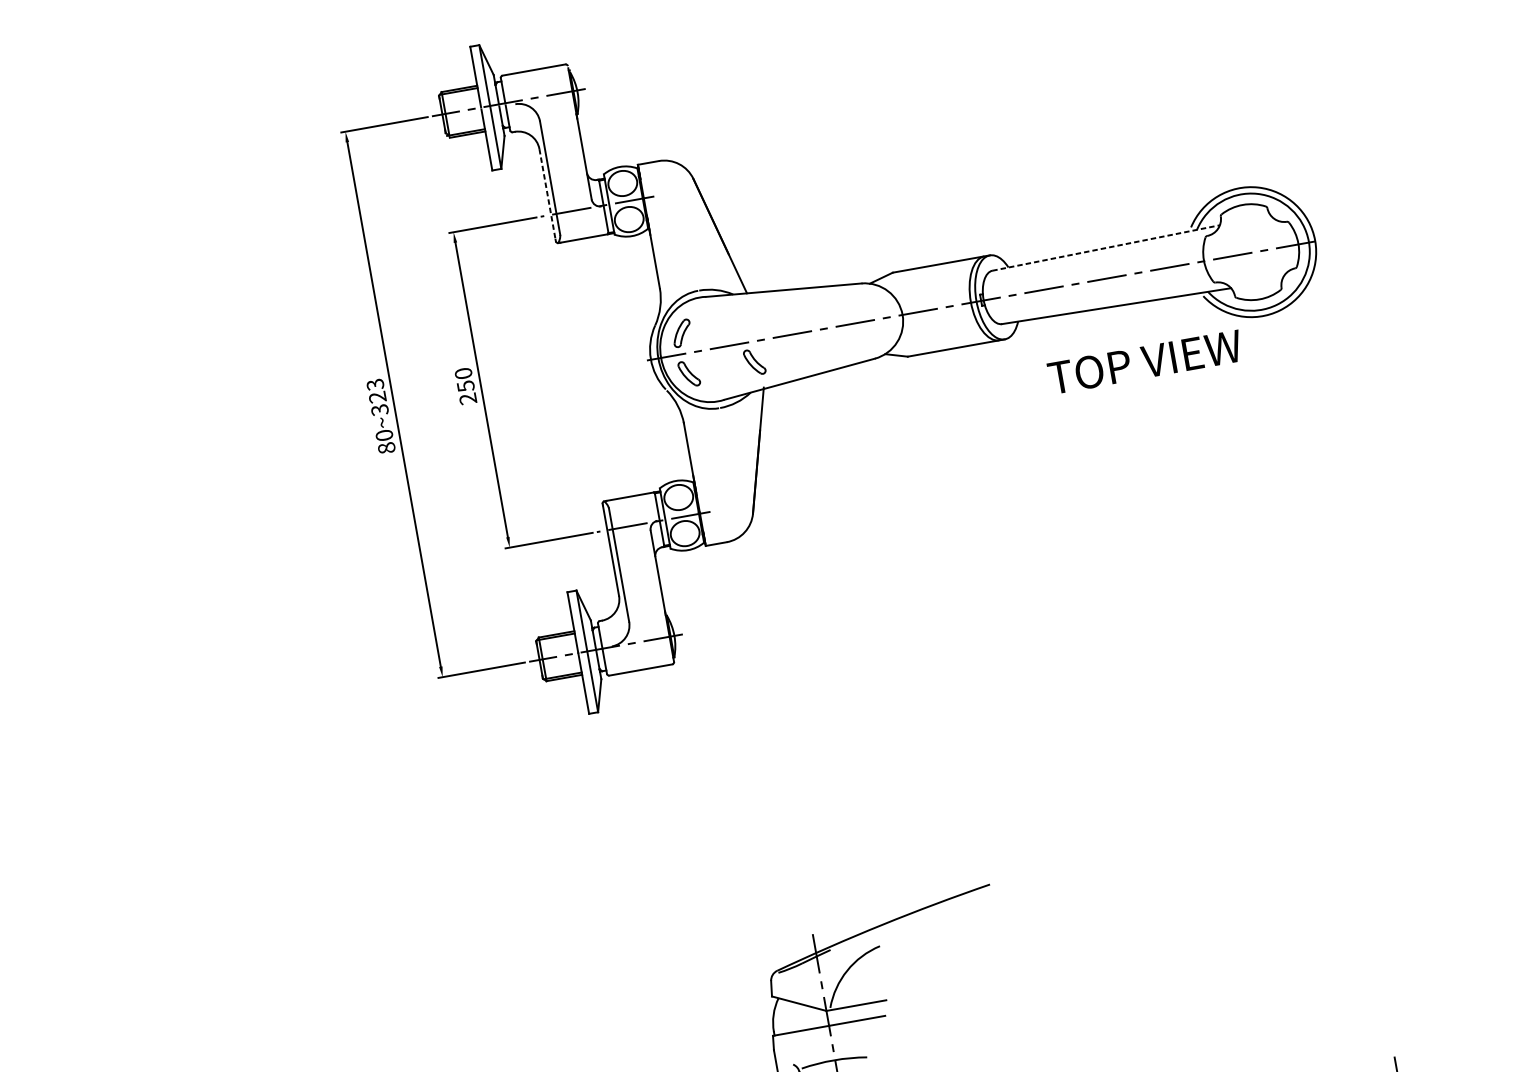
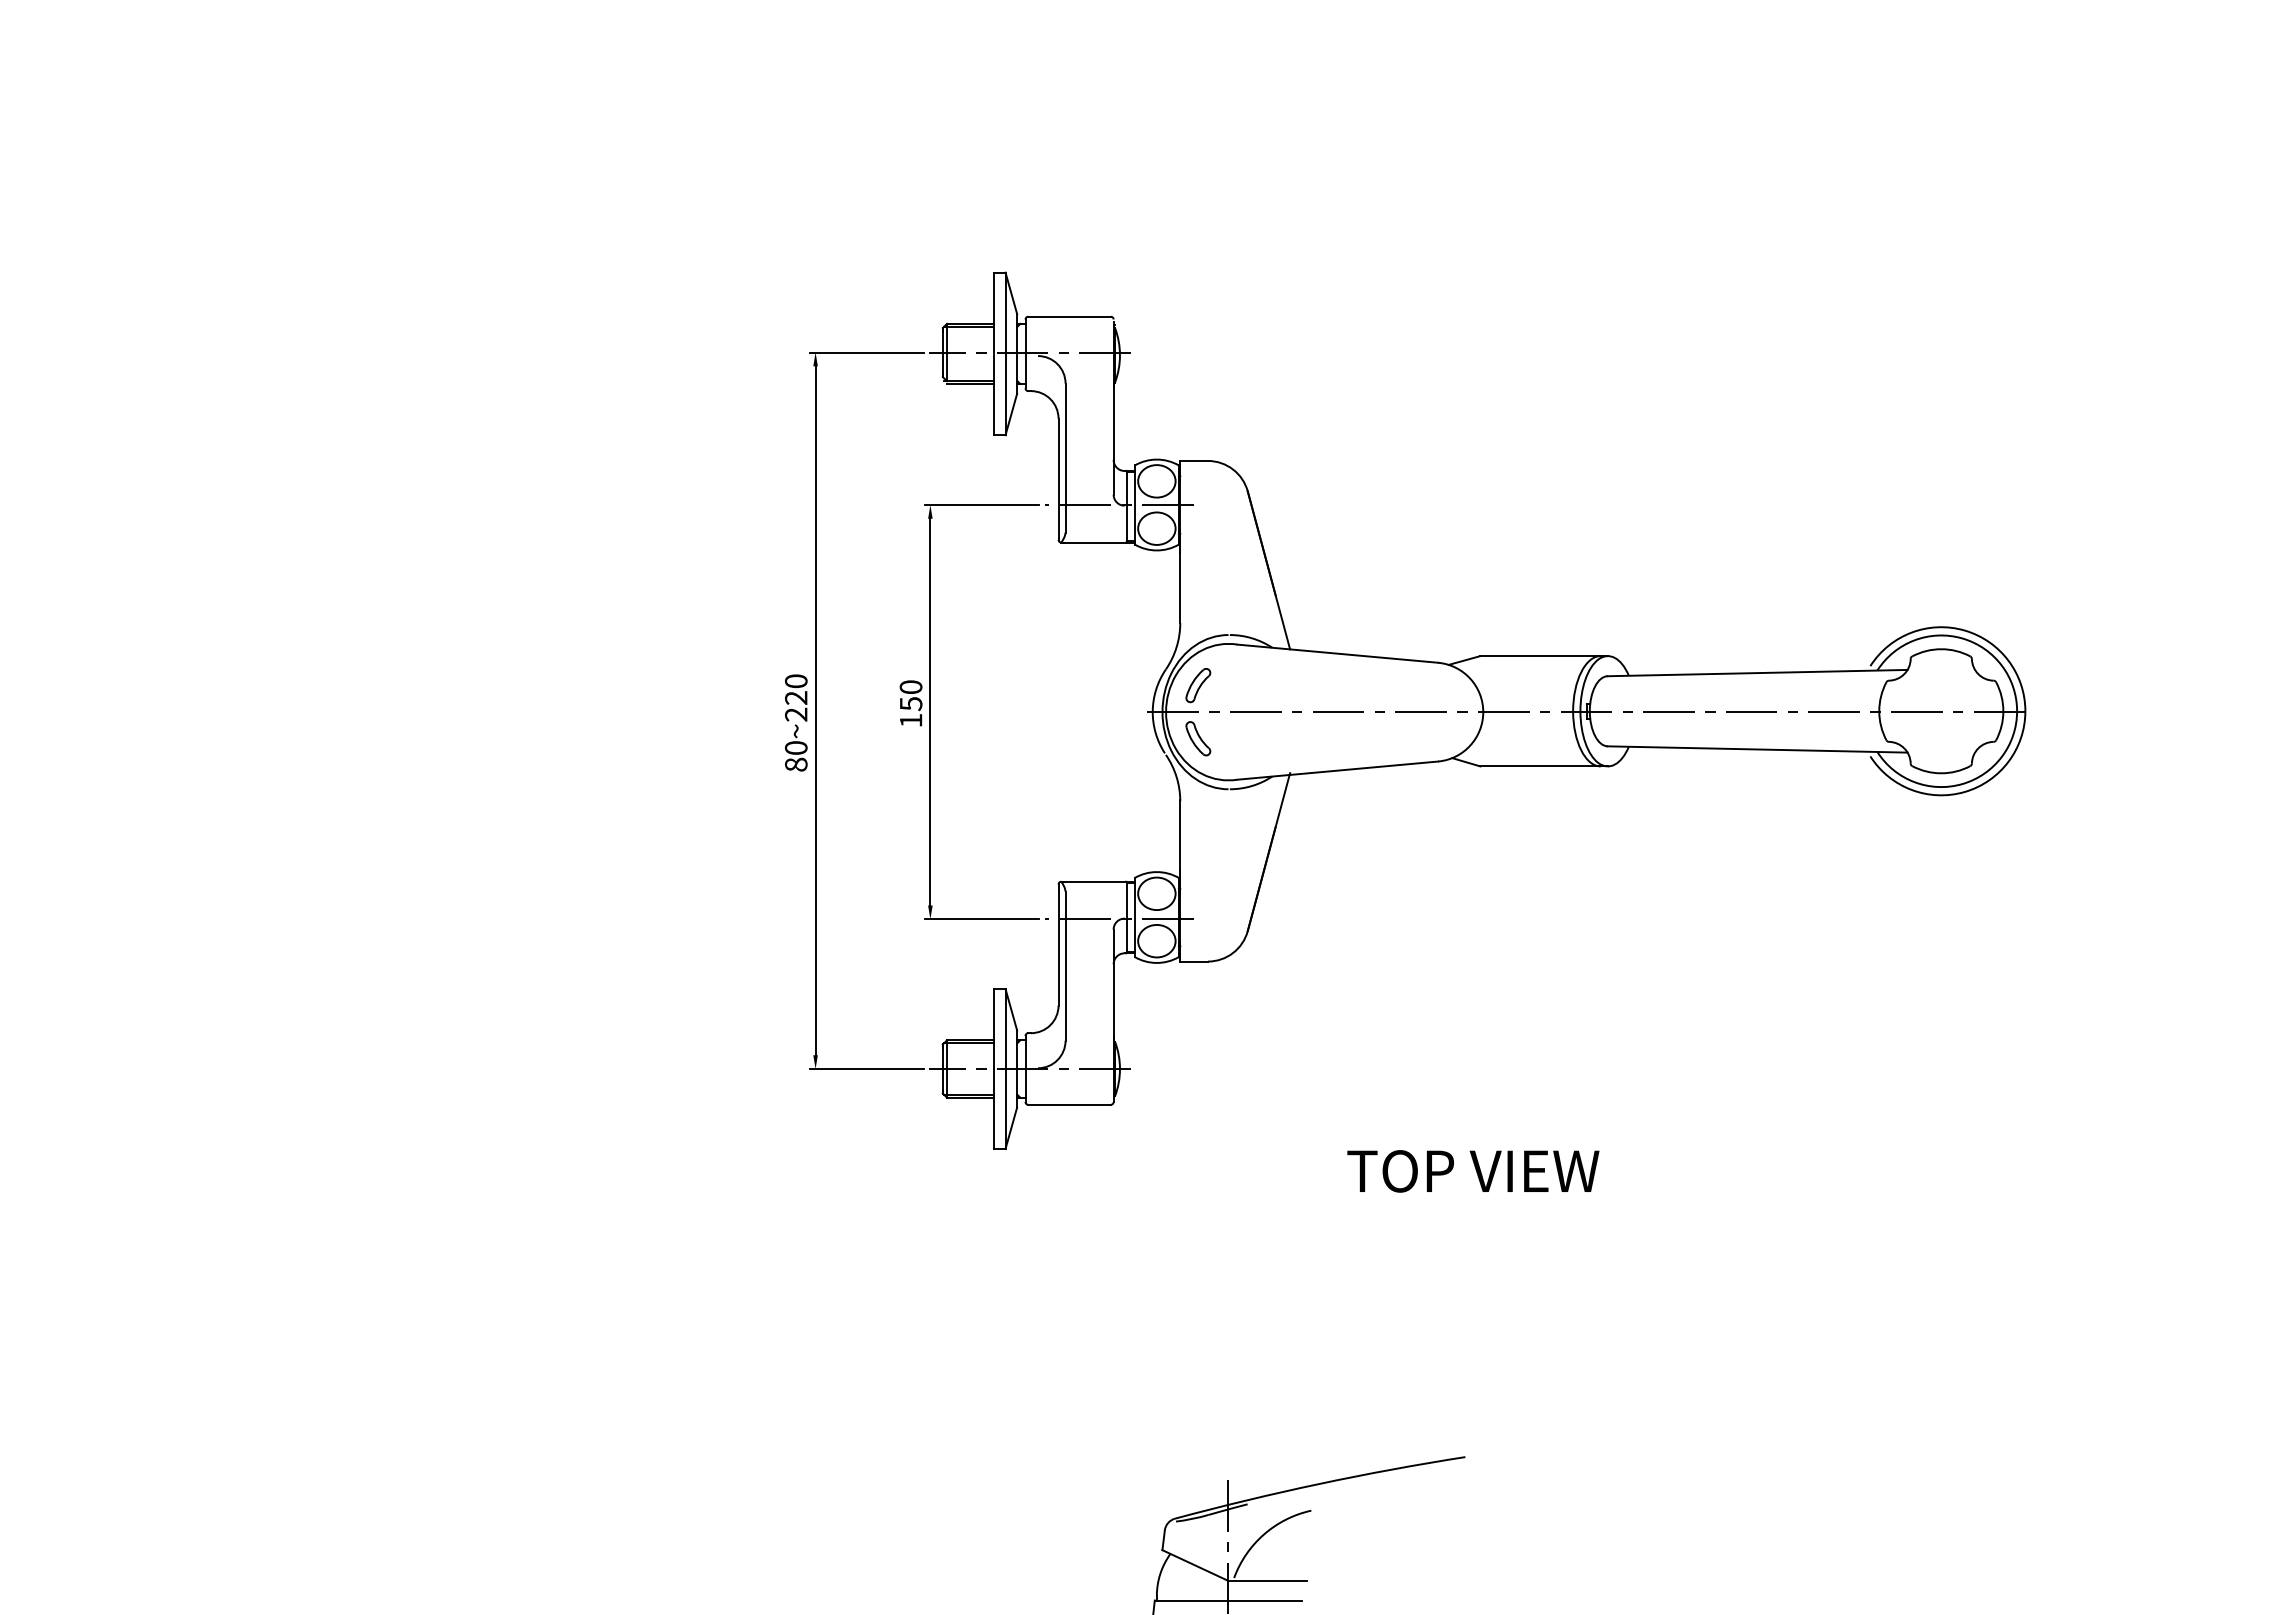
line: (547, 194) -> (1058, 478), dashed -> solid
line: (1106, 248) -> (1758, 673), dashed -> solid
part: (754, 361) -> (1284, 738), removed
text: (1145, 362) -> (1473, 1171), moved
text: (377, 396) -> (796, 697), 80~323 -> 80~220
text: (467, 398) -> (910, 720), 250 -> 150

